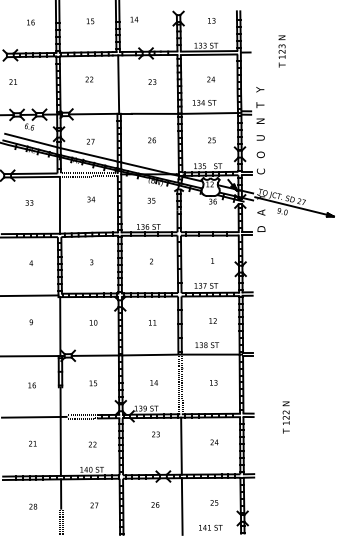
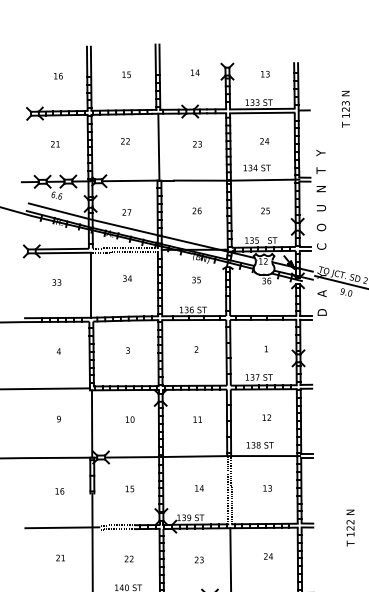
text: (134, 19) -> (195, 72), moved
text: (12, 81) -> (54, 143), moved
text: (155, 434) -> (198, 560), moved

